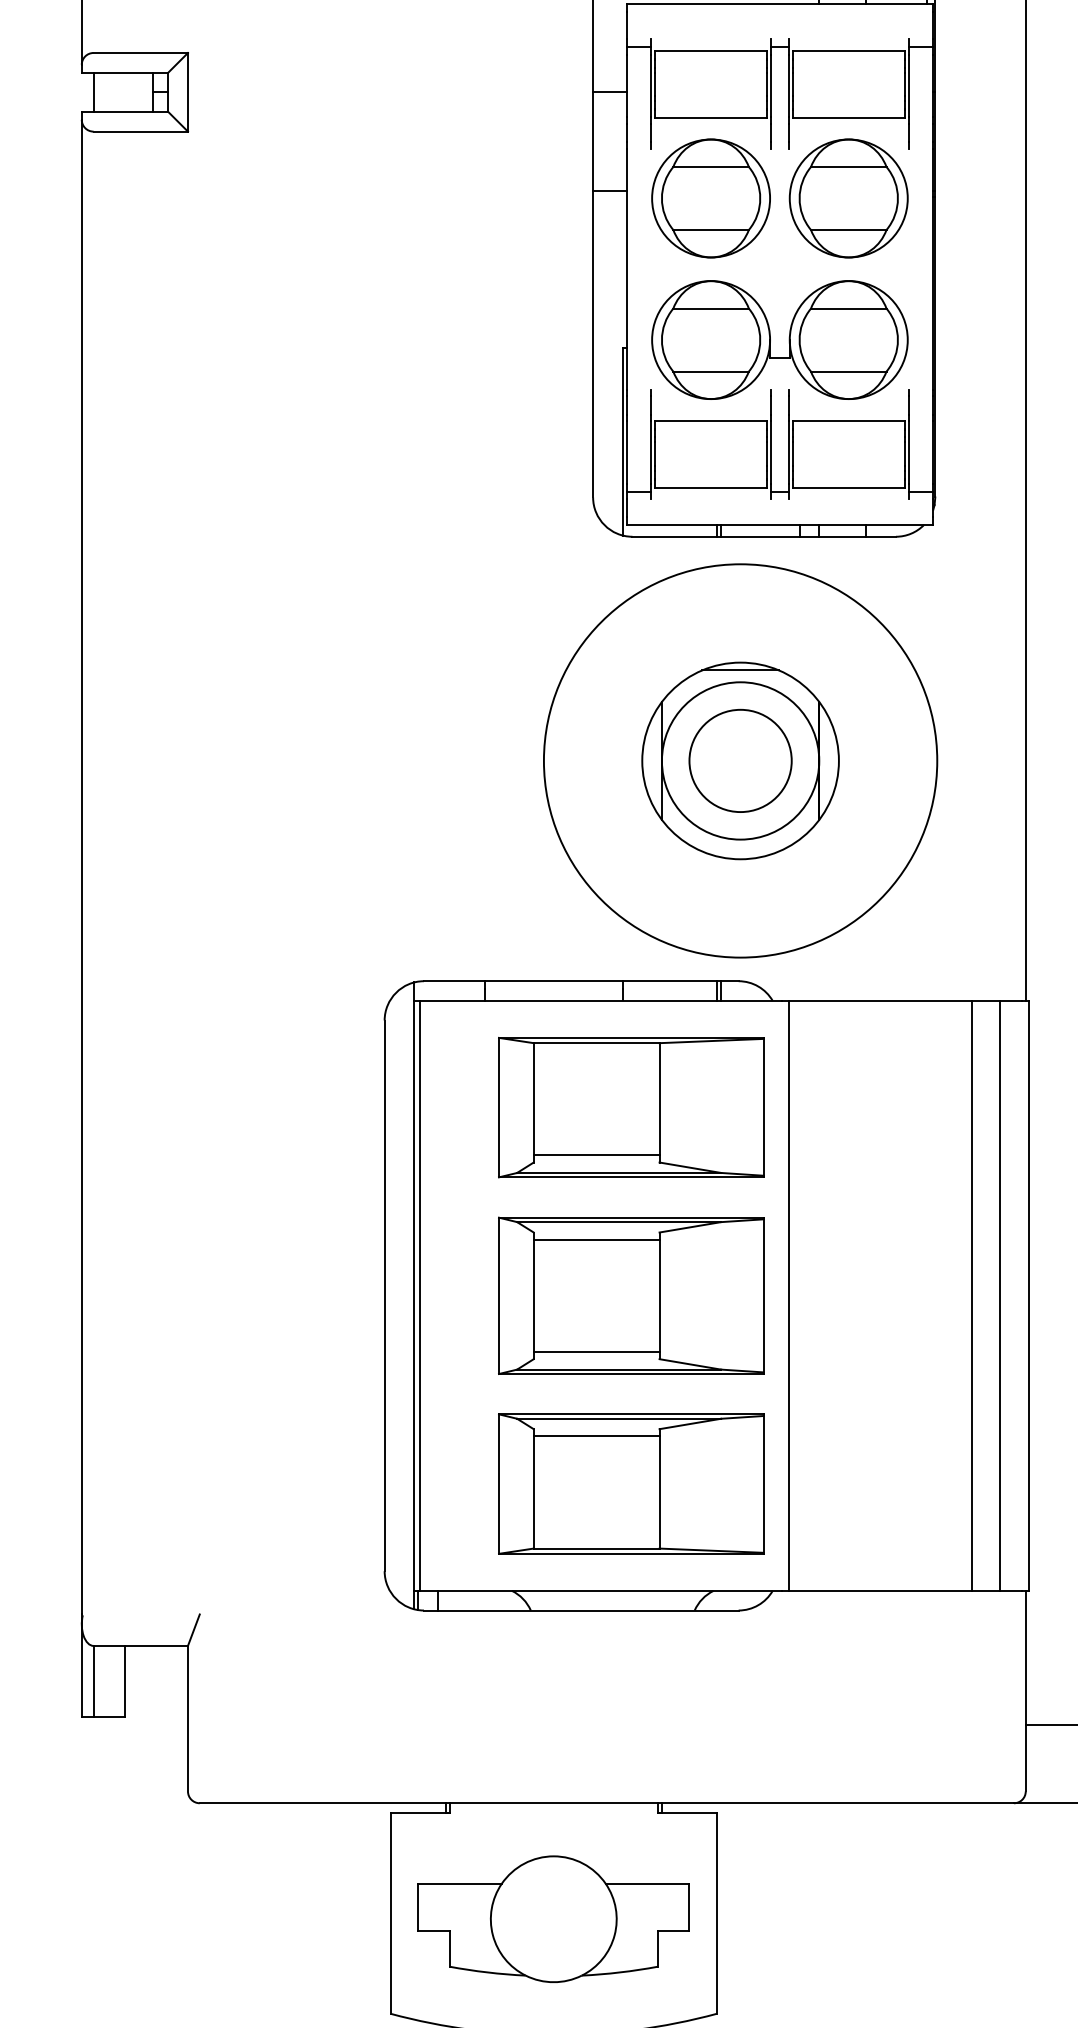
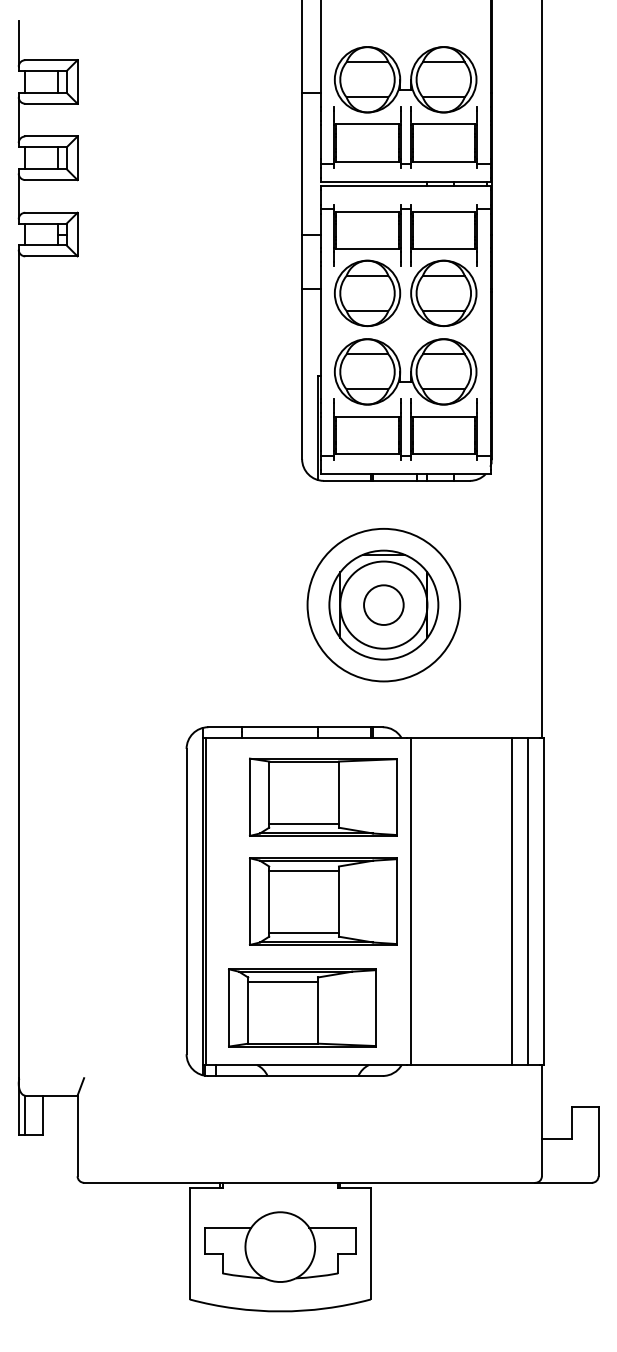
circle: (739, 759) -> (383, 604), size x0.7
circle: (739, 761) -> (383, 605), size x0.7
part: (631, 1483) -> (302, 1007), moved

